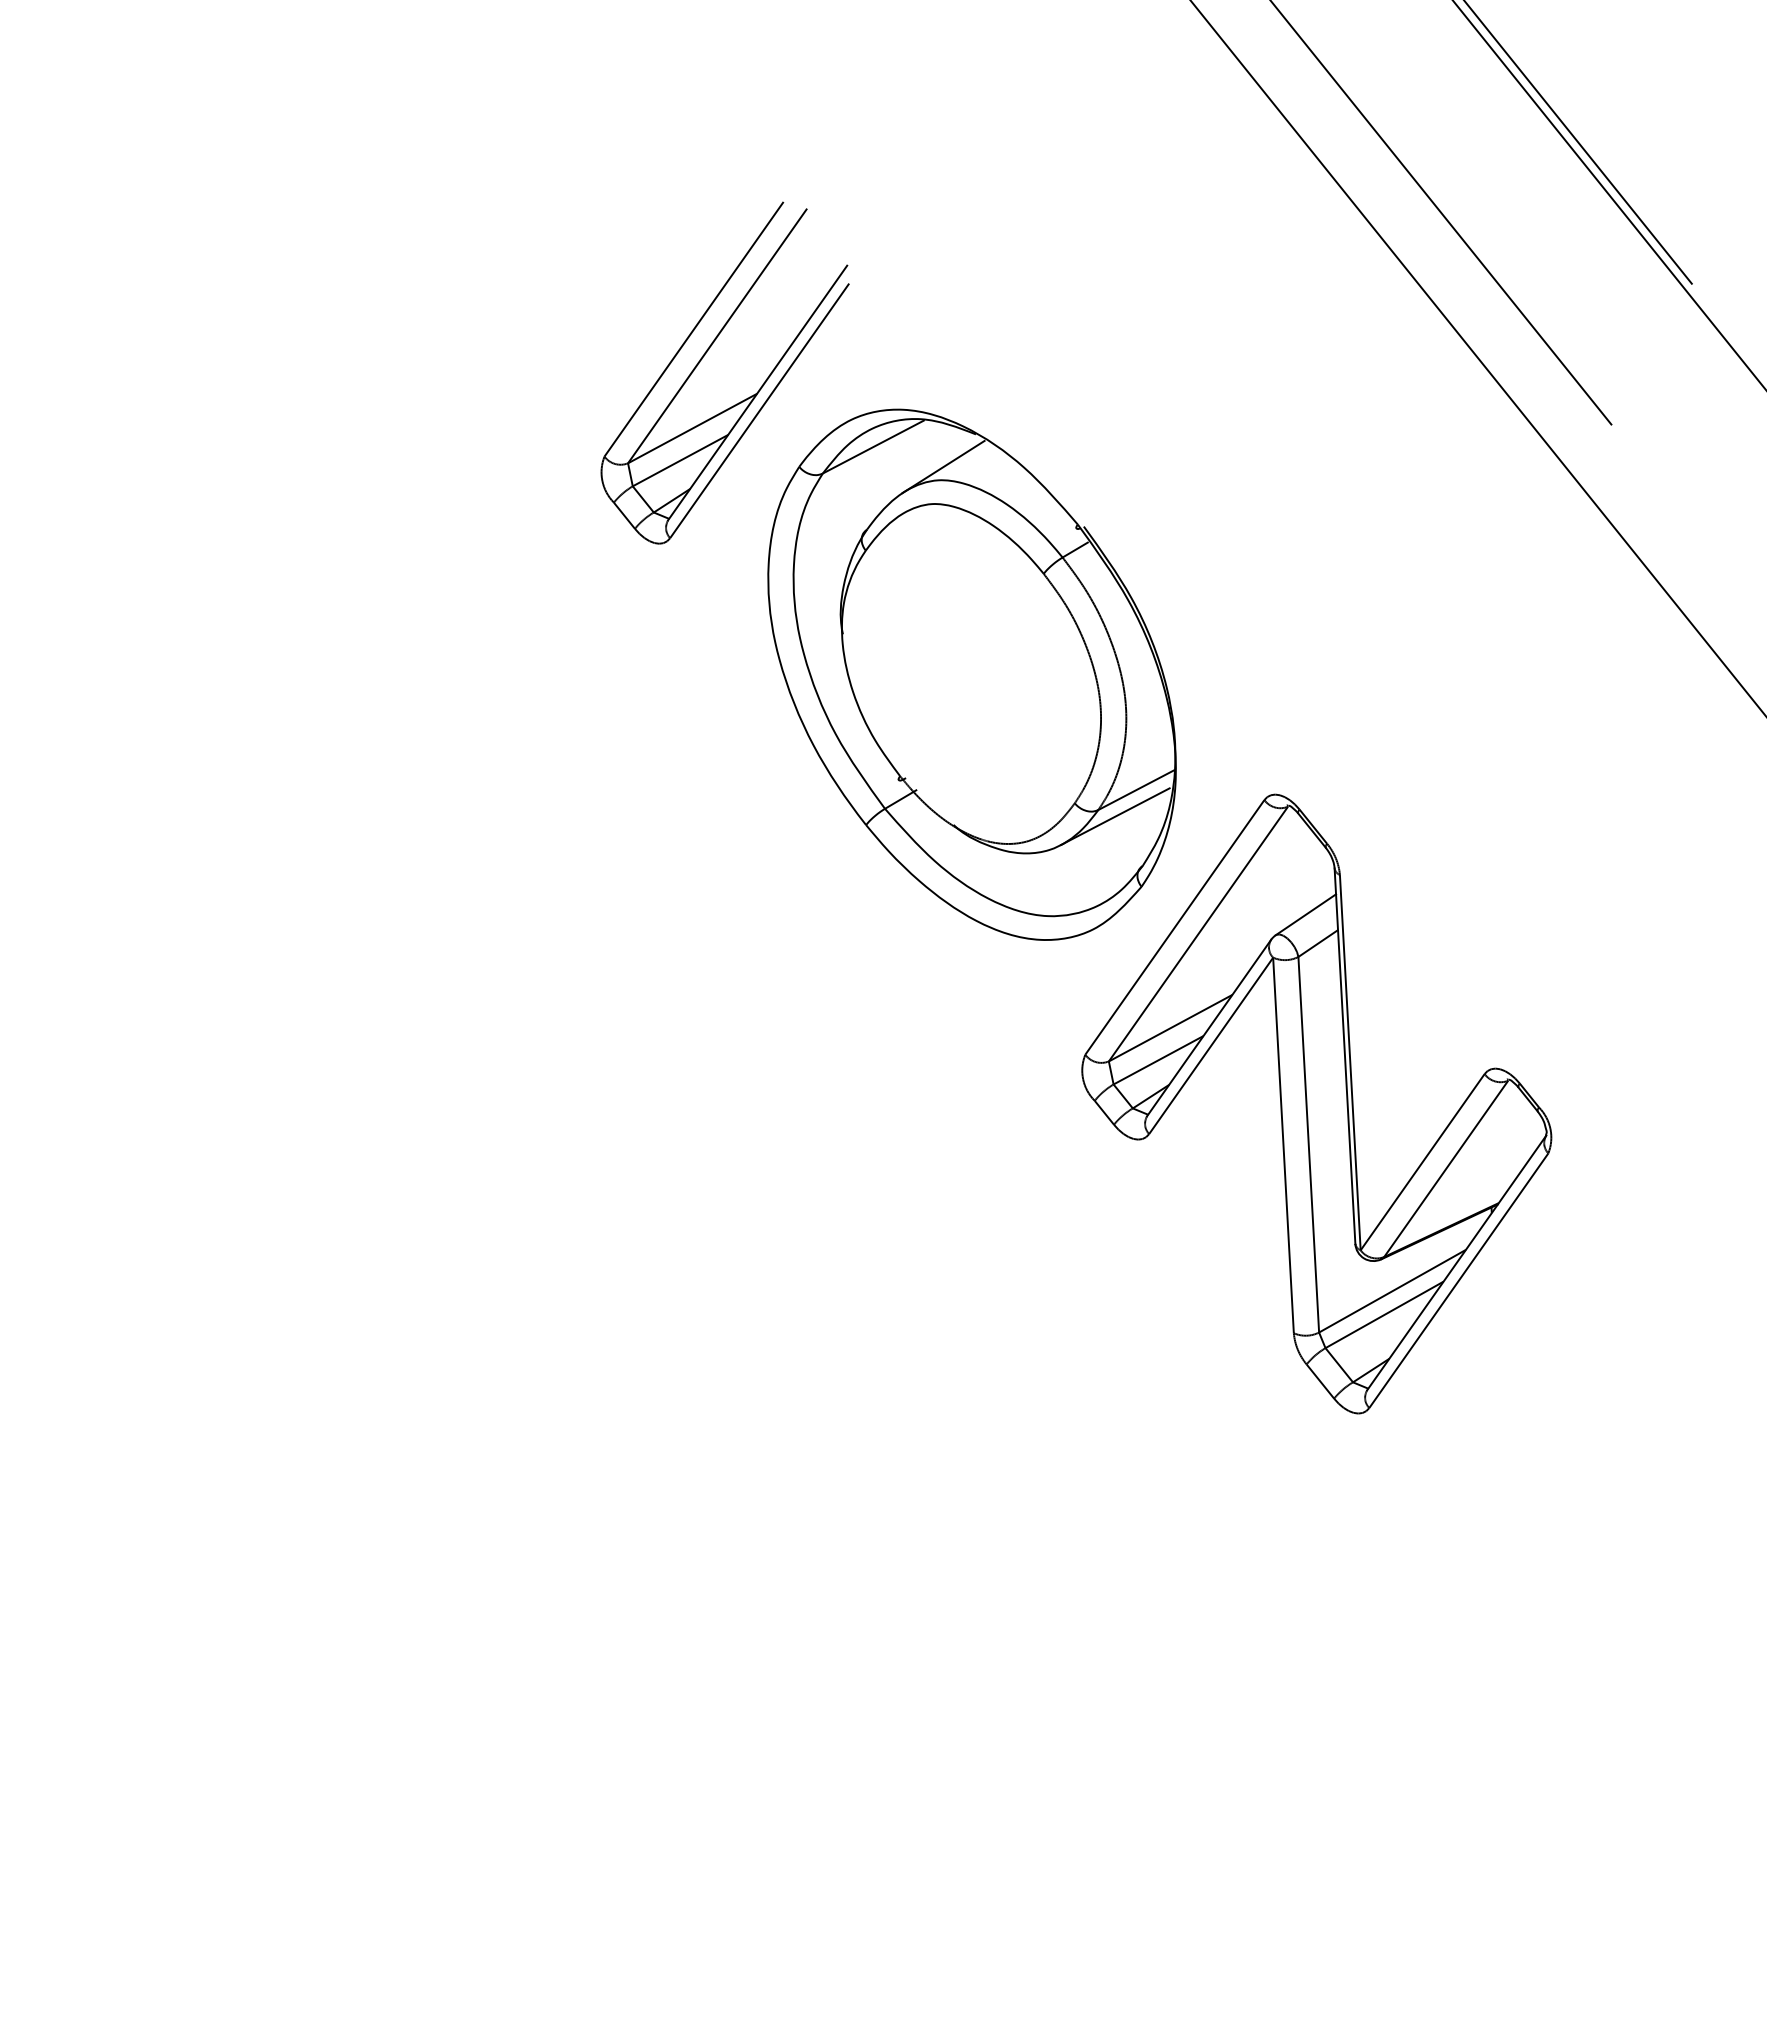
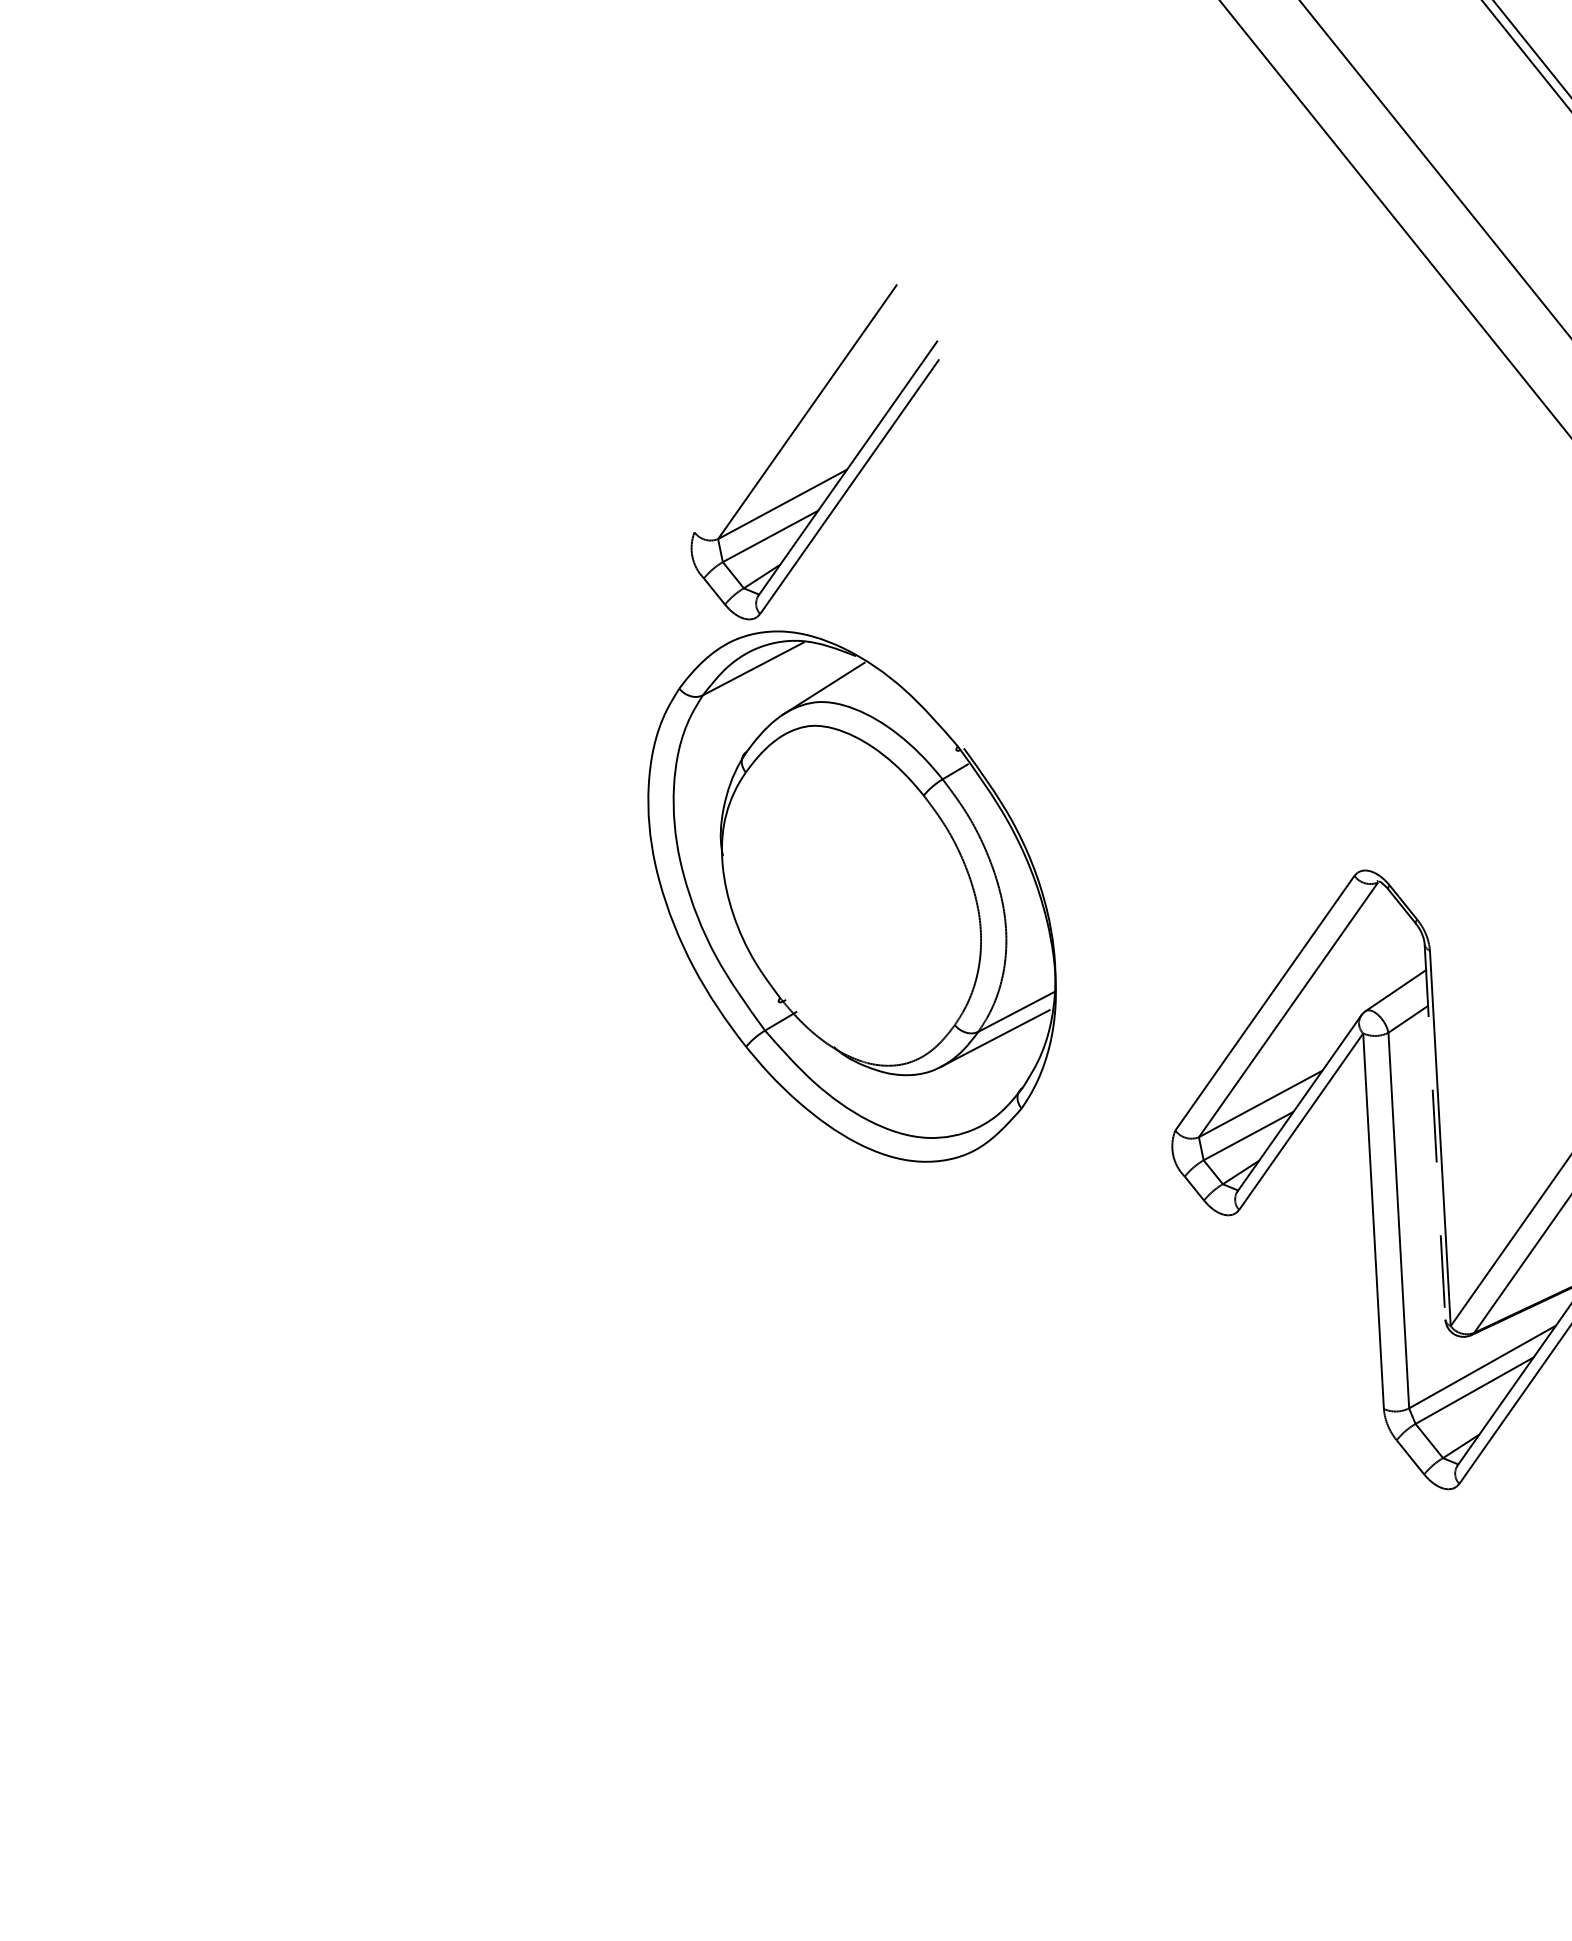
line: (693, 328) -> (783, 404), removed
part: (971, 674) -> (851, 896), moved
line: (1344, 1056) -> (1434, 1132), solid -> dashed

